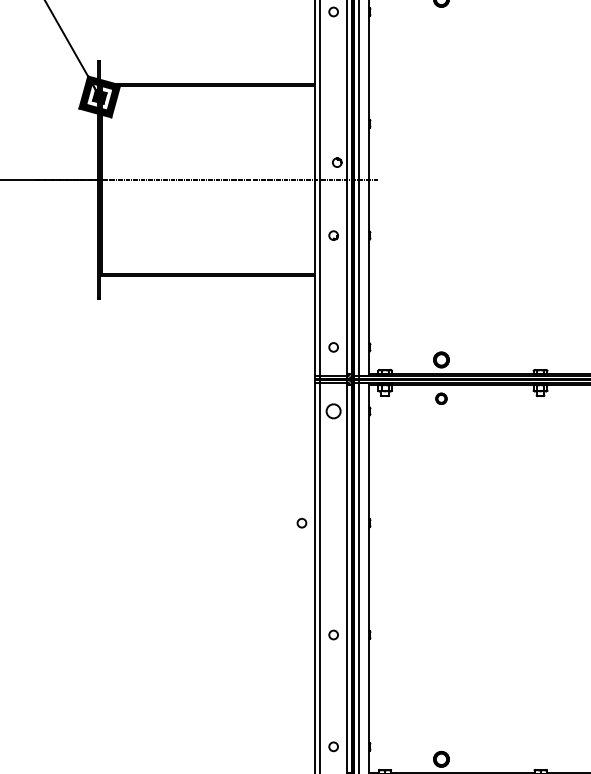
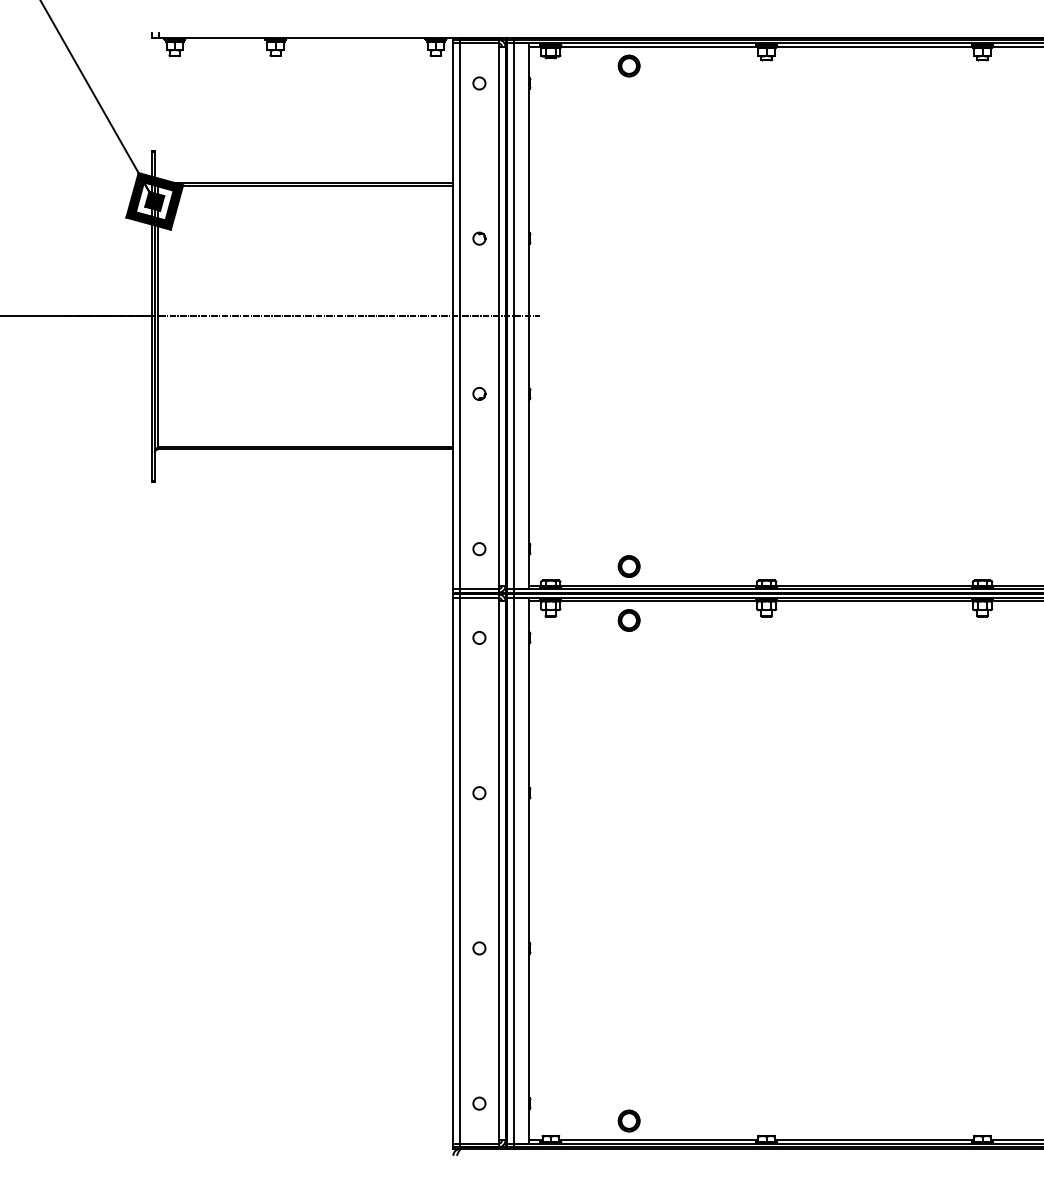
circle: (337, 162) -> (479, 238), moved
part: (441, 398) -> (628, 620), size x1.43
circle: (333, 411) -> (479, 637), size x0.62
circle: (302, 523) -> (479, 793), moved

